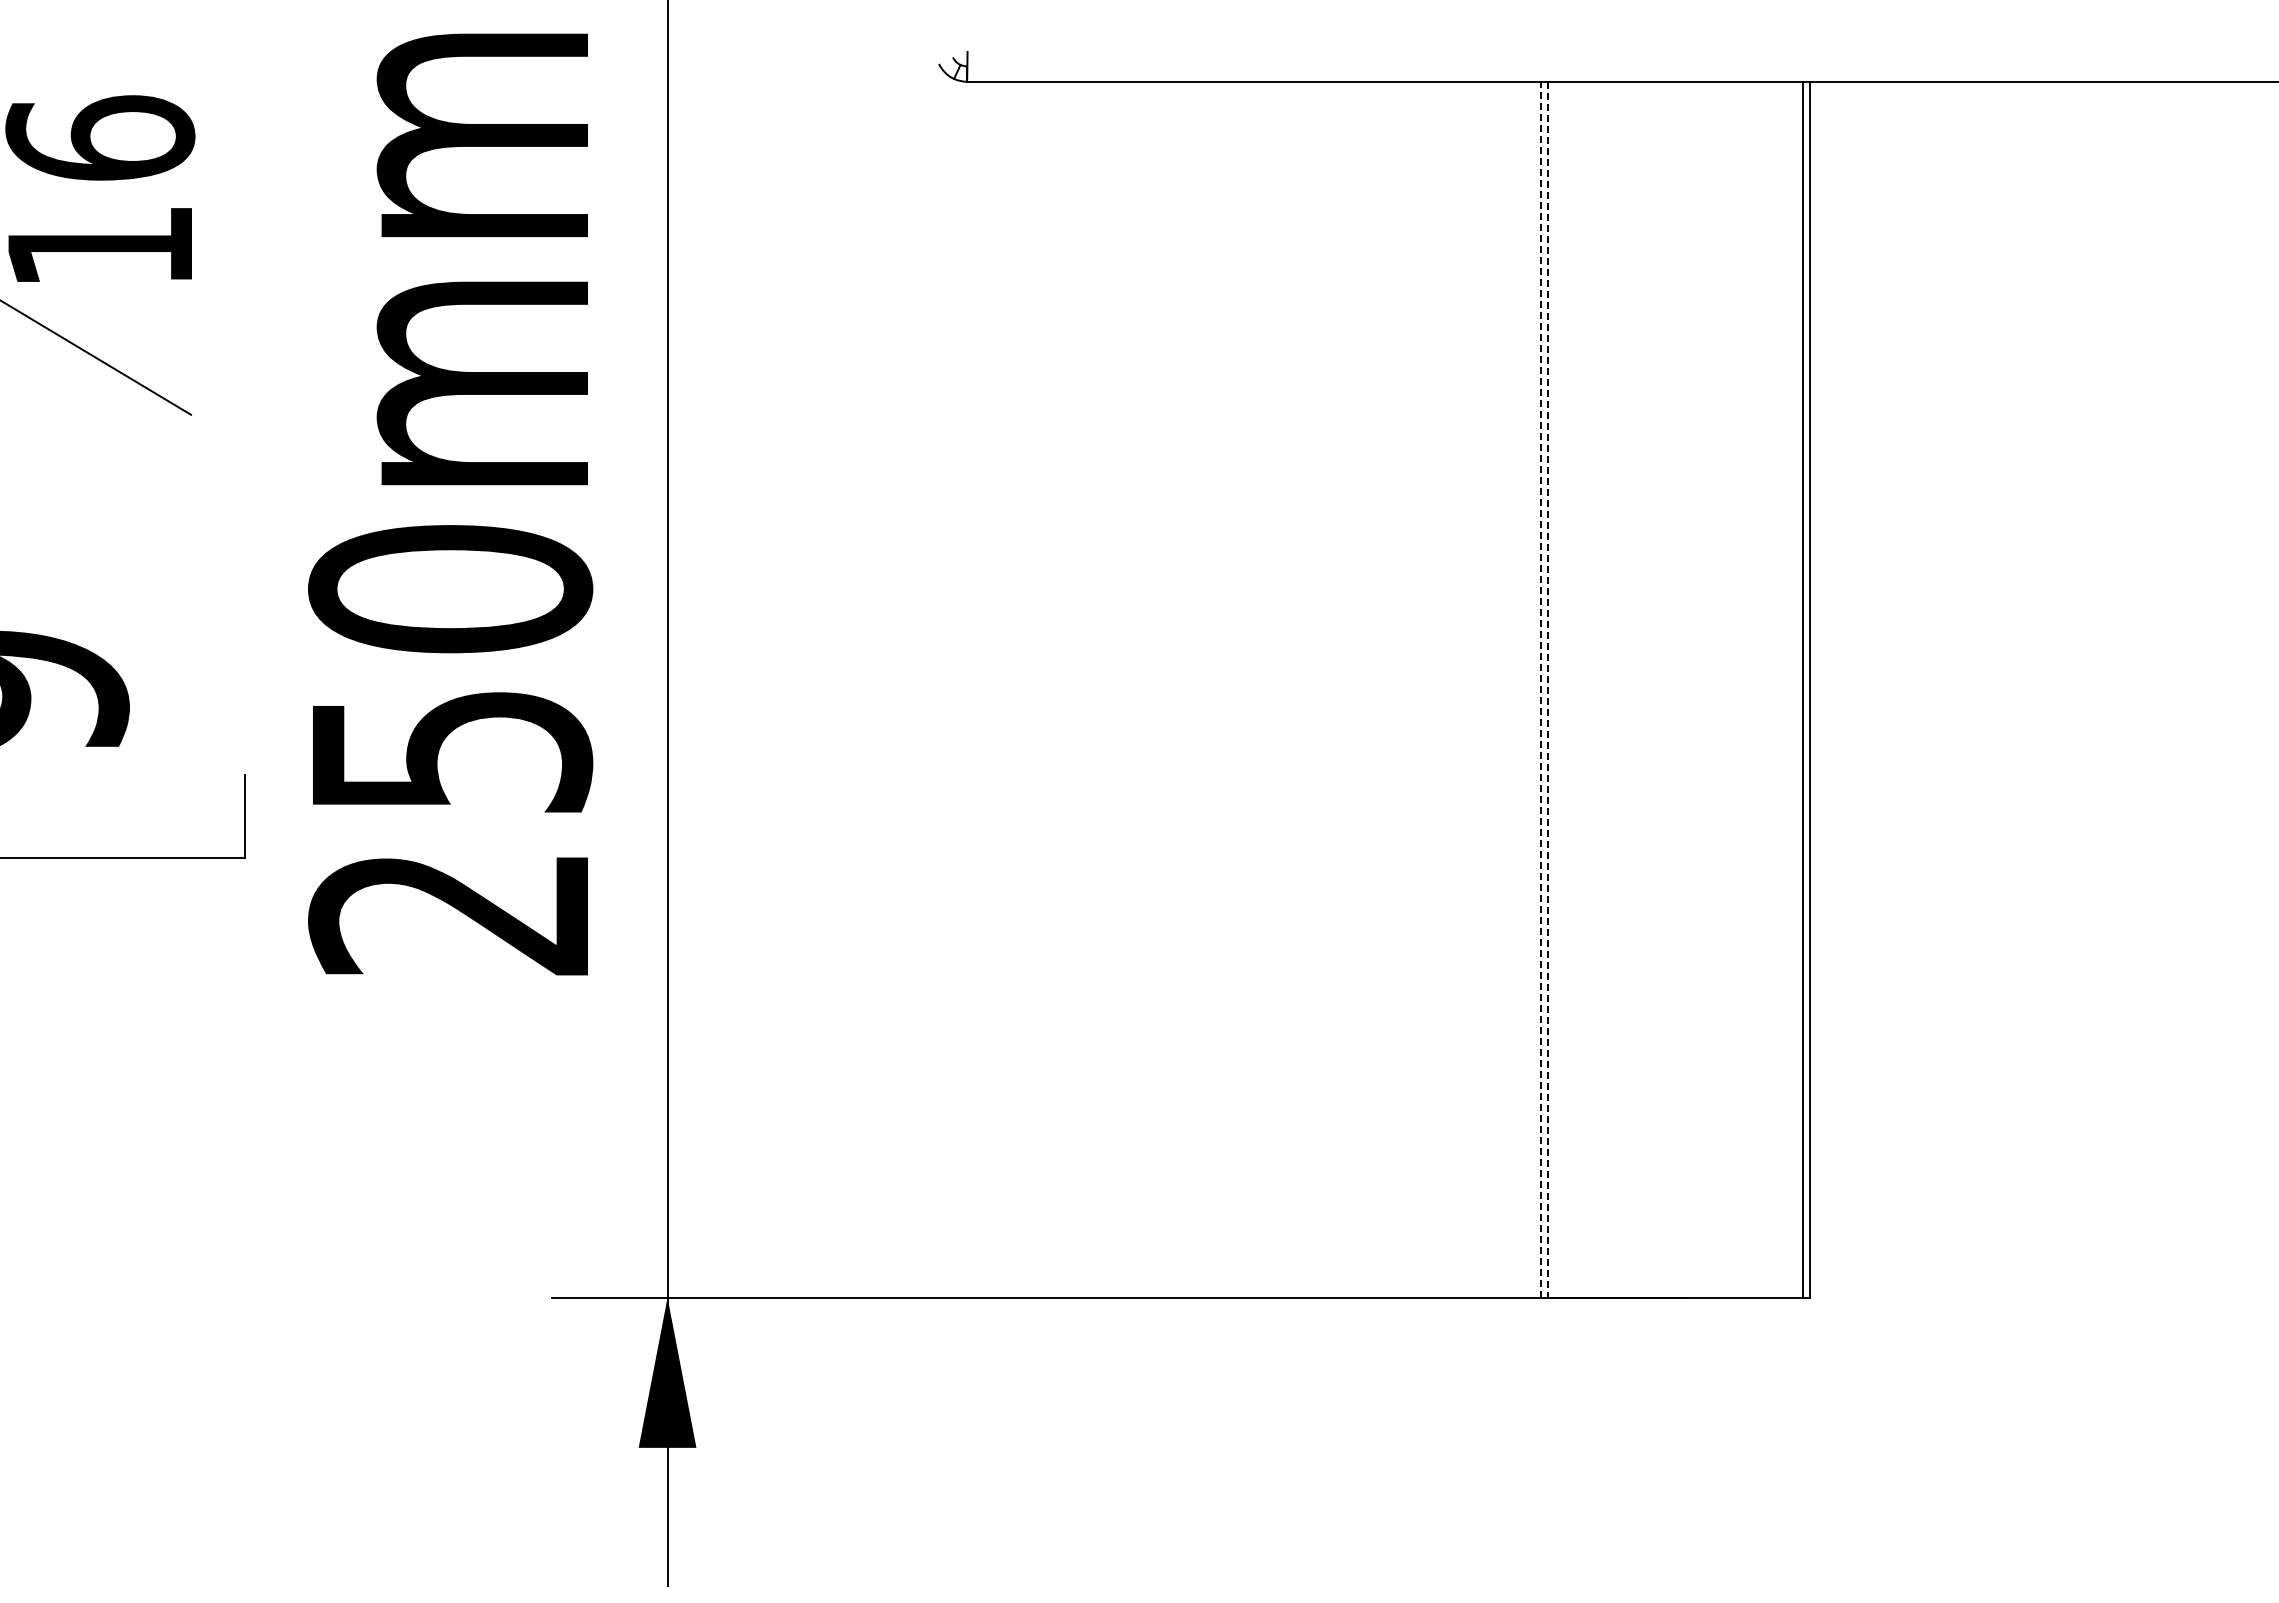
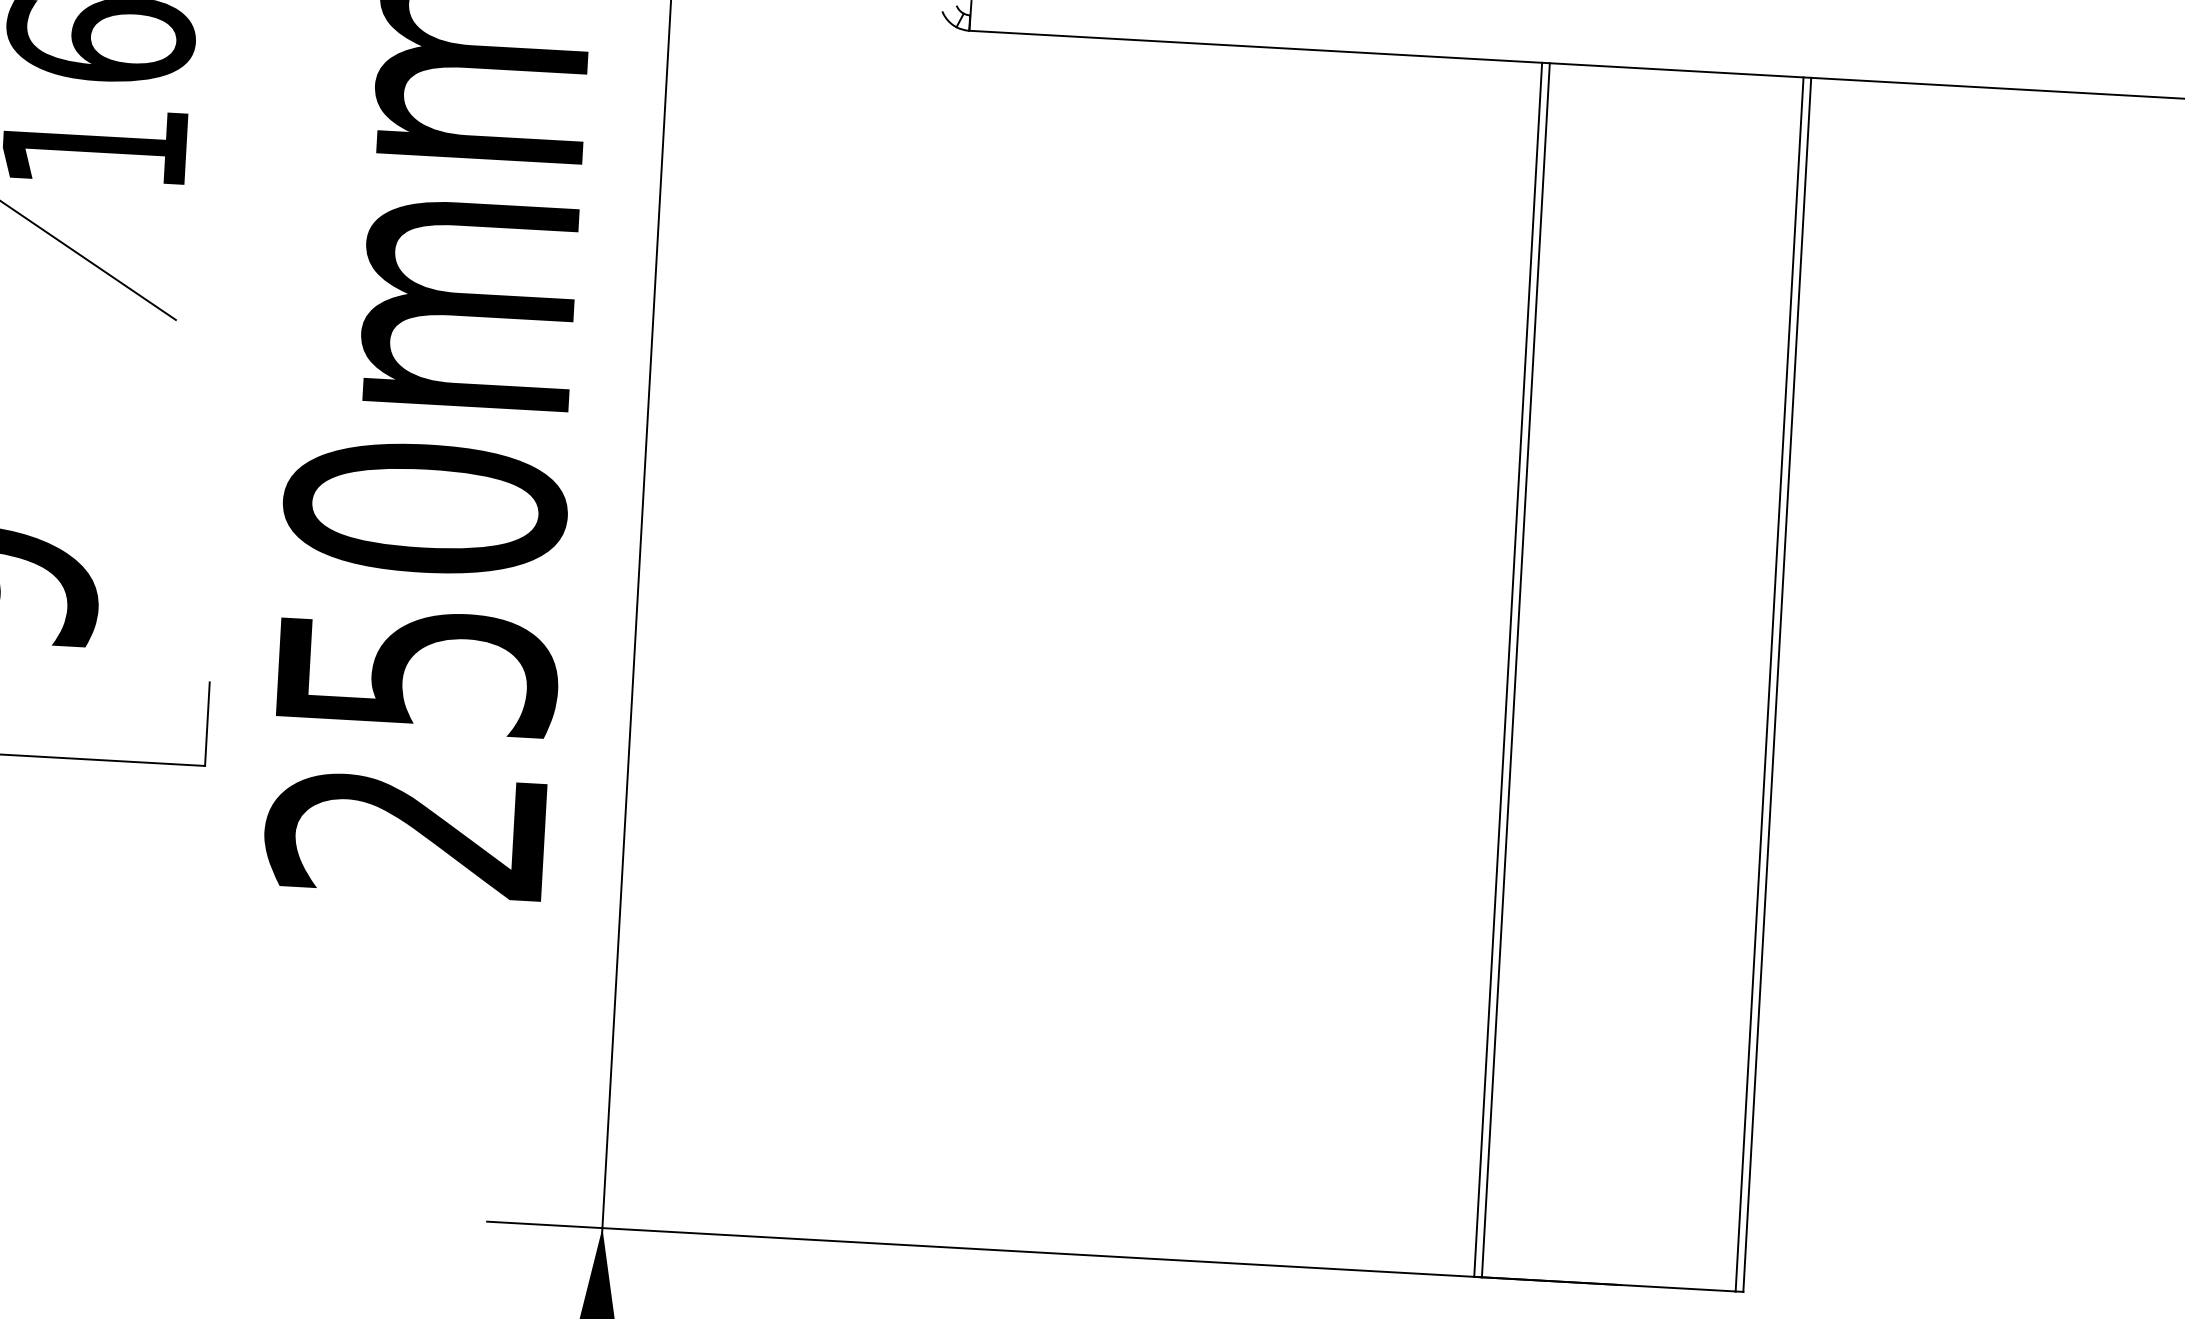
line: (1540, 689) -> (1507, 669), dashed -> solid
line: (1548, 689) -> (1515, 670), dashed -> solid

